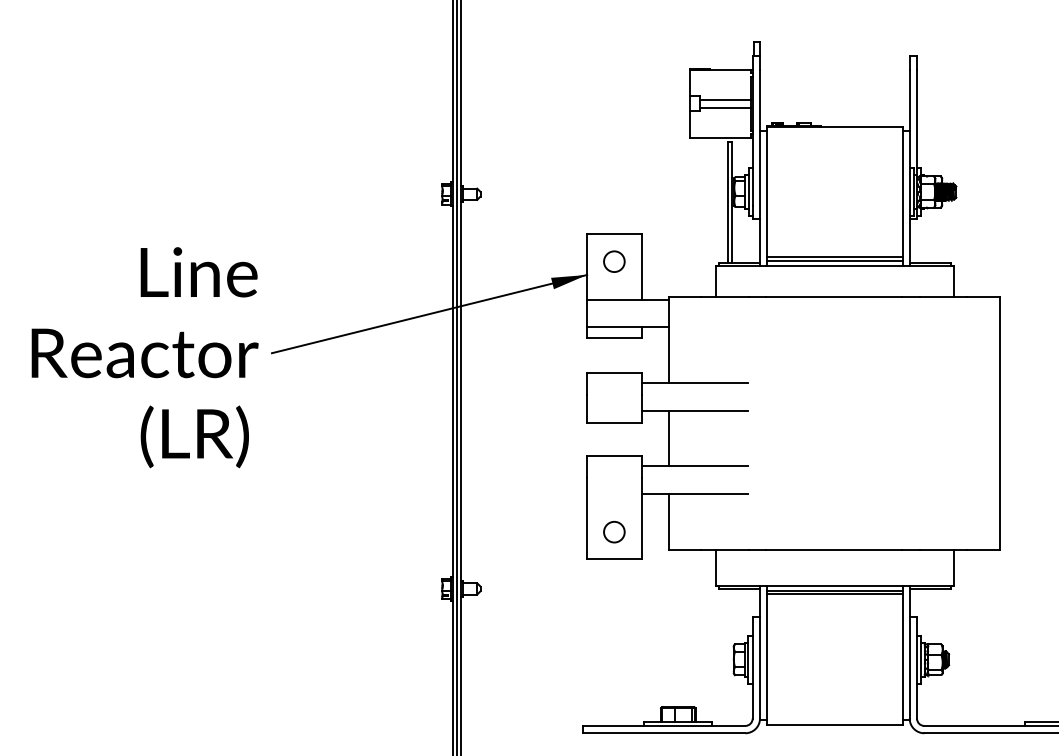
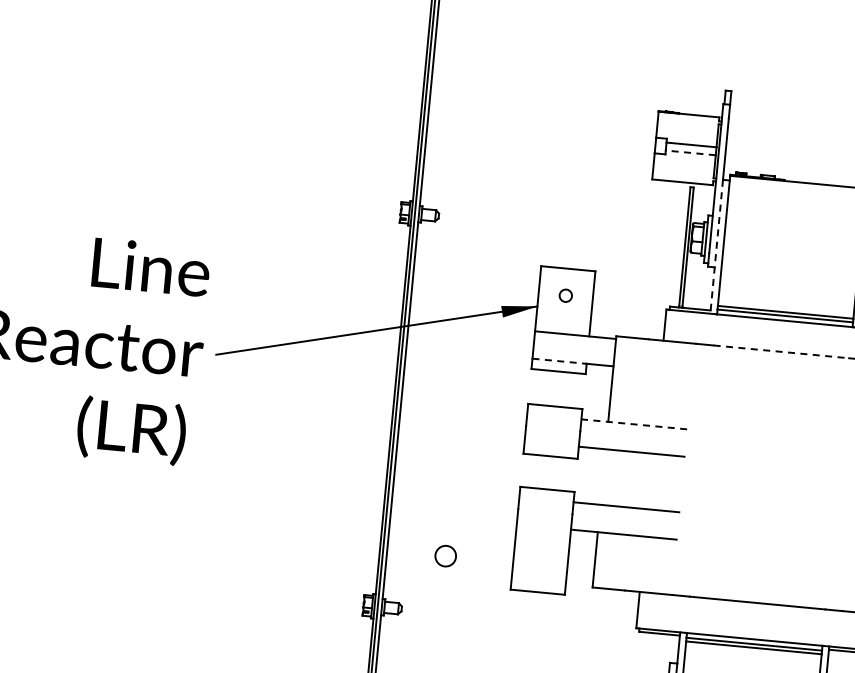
line: (724, 107) -> (689, 152), solid -> dashed
line: (760, 199) -> (717, 247), solid -> dashed
circle: (614, 261) -> (565, 295), size x0.6
line: (834, 297) -> (781, 352), solid -> dashed
line: (614, 327) -> (559, 361), solid -> dashed
line: (694, 383) -> (634, 424), solid -> dashed
line: (668, 438) -> (603, 476), removed
circle: (614, 531) -> (445, 555), moved

